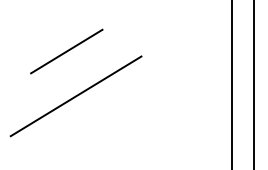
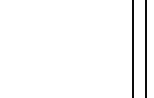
line: (65, 51) -> (37, 29), removed
line: (75, 96) -> (43, 55), removed

